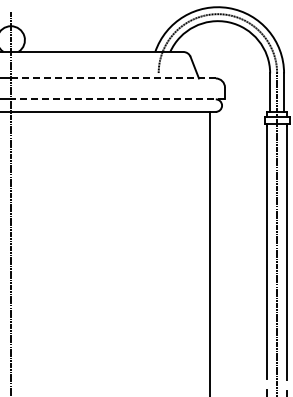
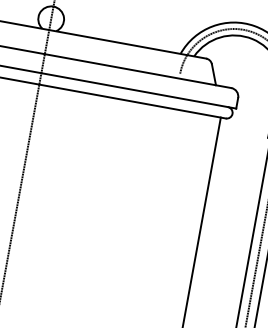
line: (113, 78) -> (138, 71), dashed -> solid
line: (118, 99) -> (139, 91), dashed -> solid

